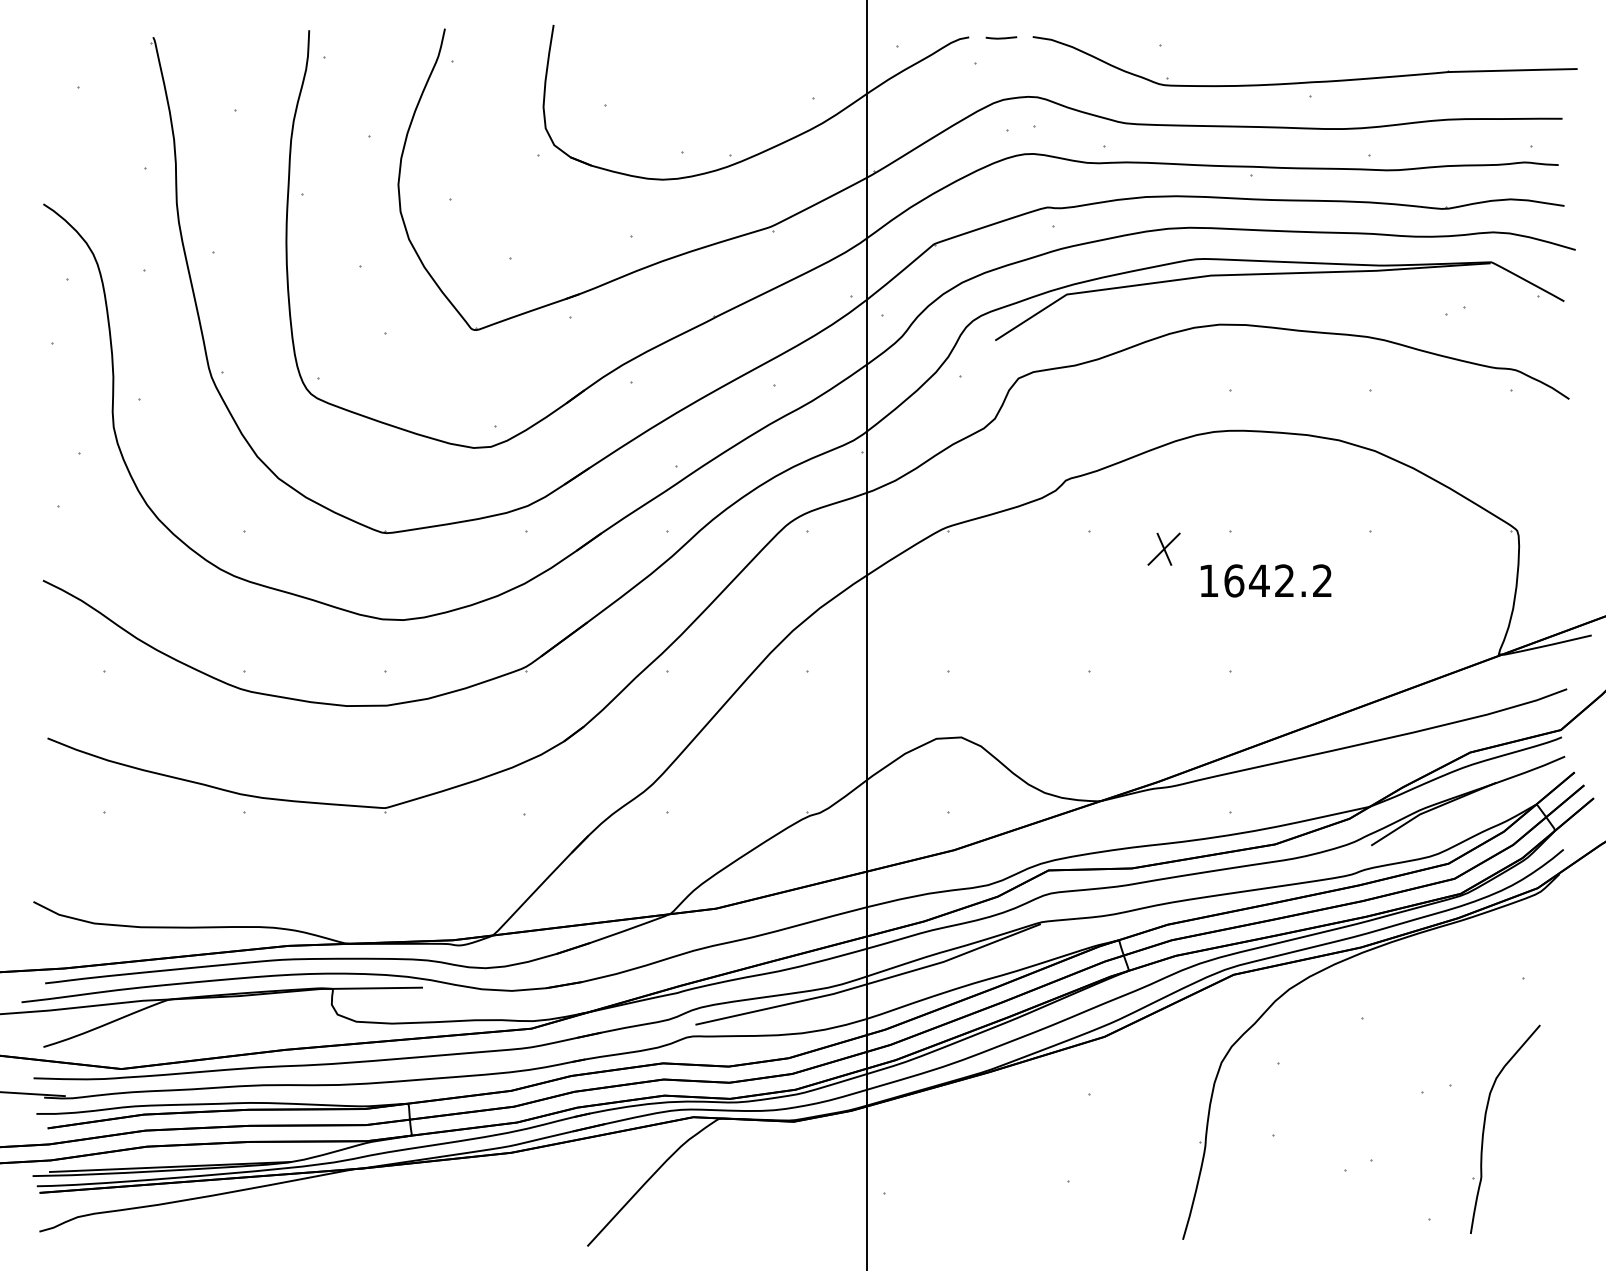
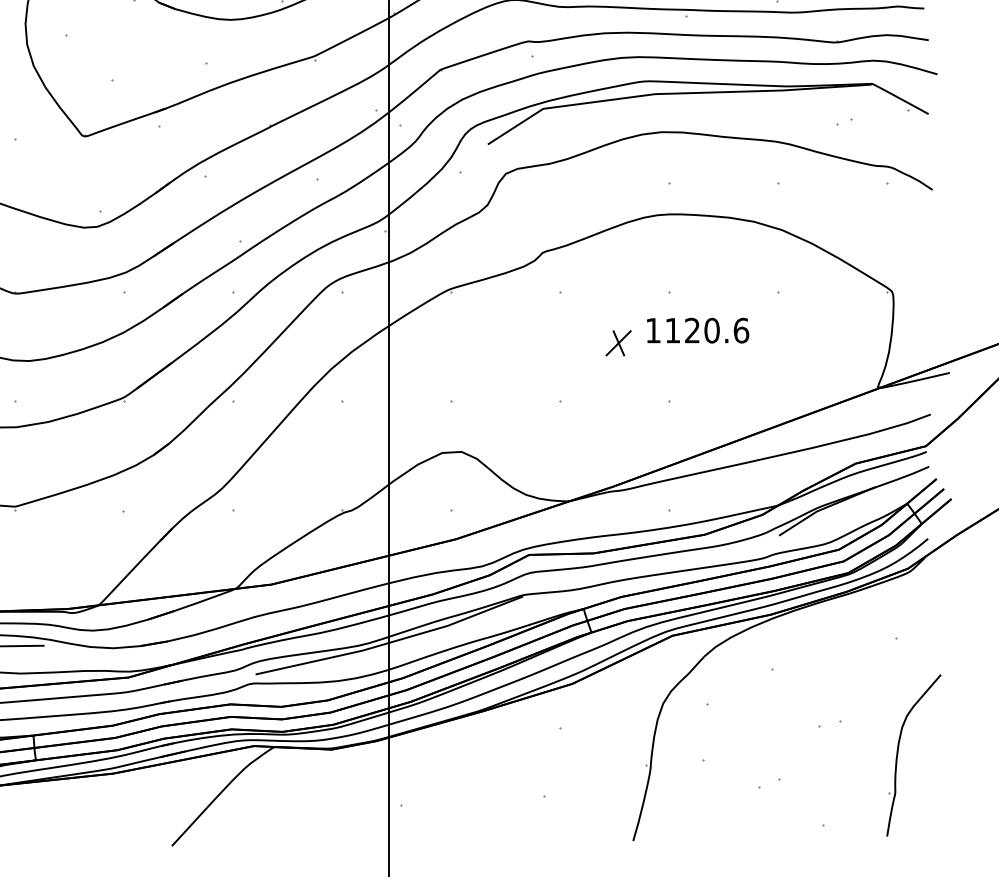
part: (1163, 548) -> (618, 342), moved
text: (1278, 580) -> (707, 330), 1642.2 -> 1120.6
part: (1485, 1125) -> (898, 752), moved

